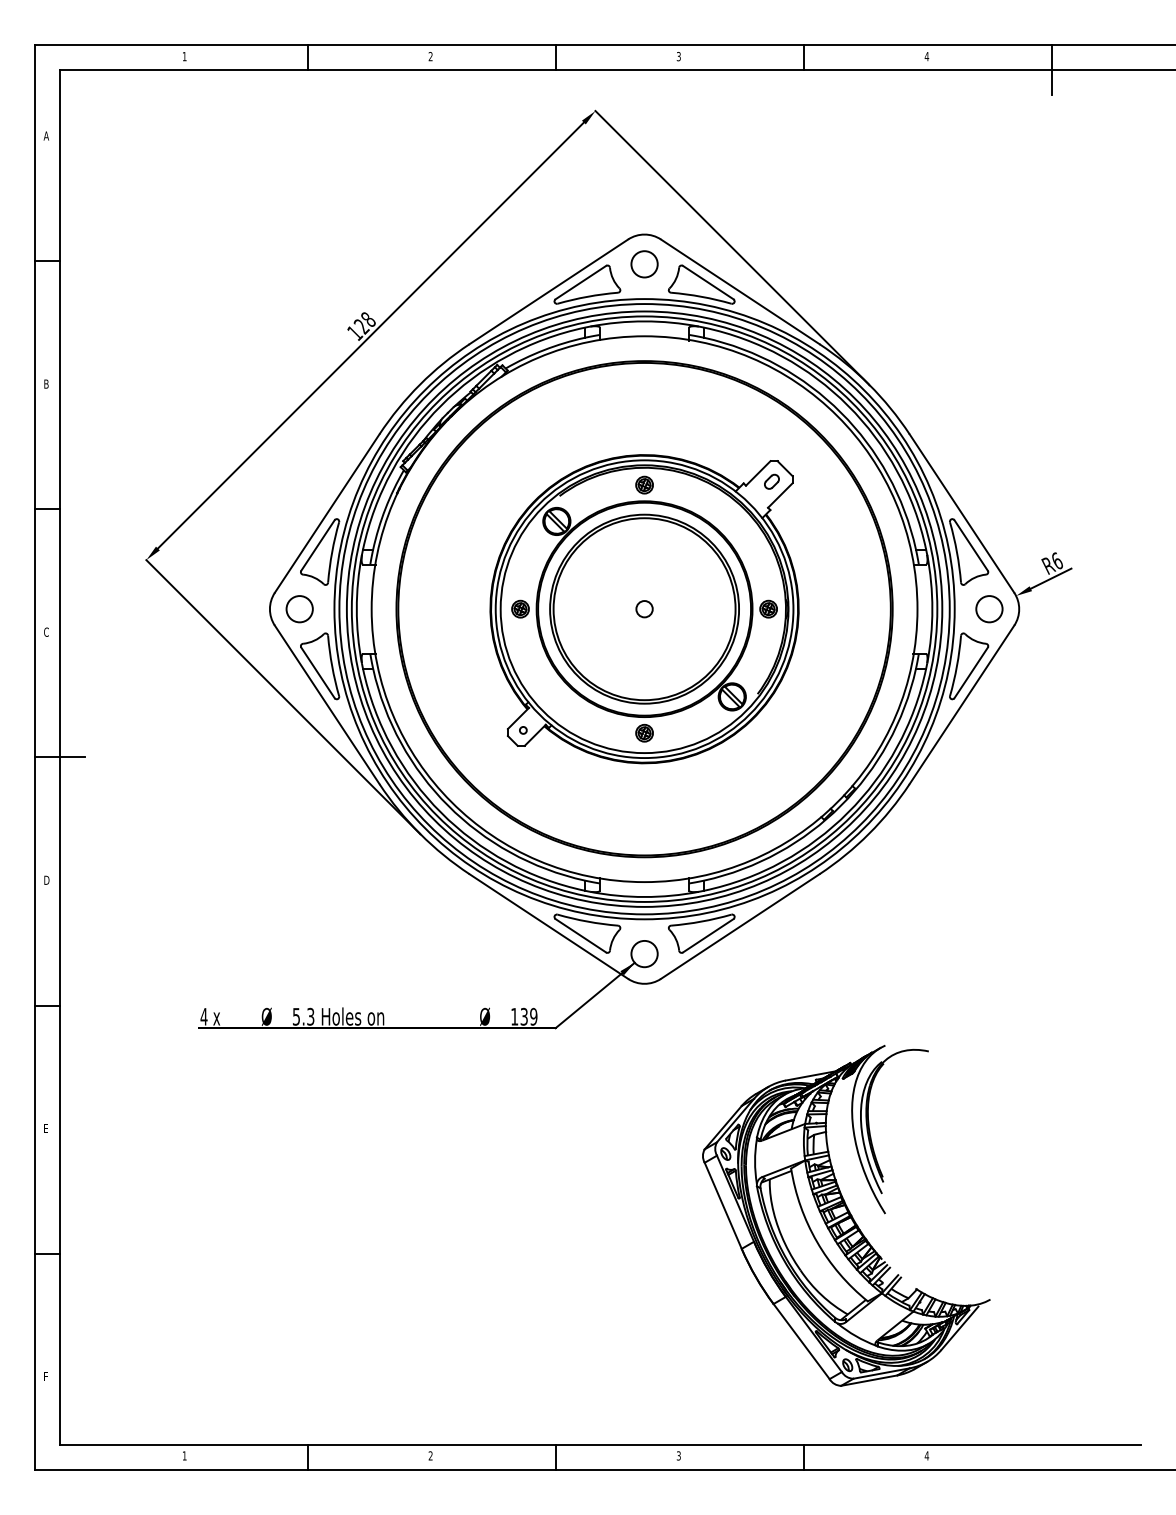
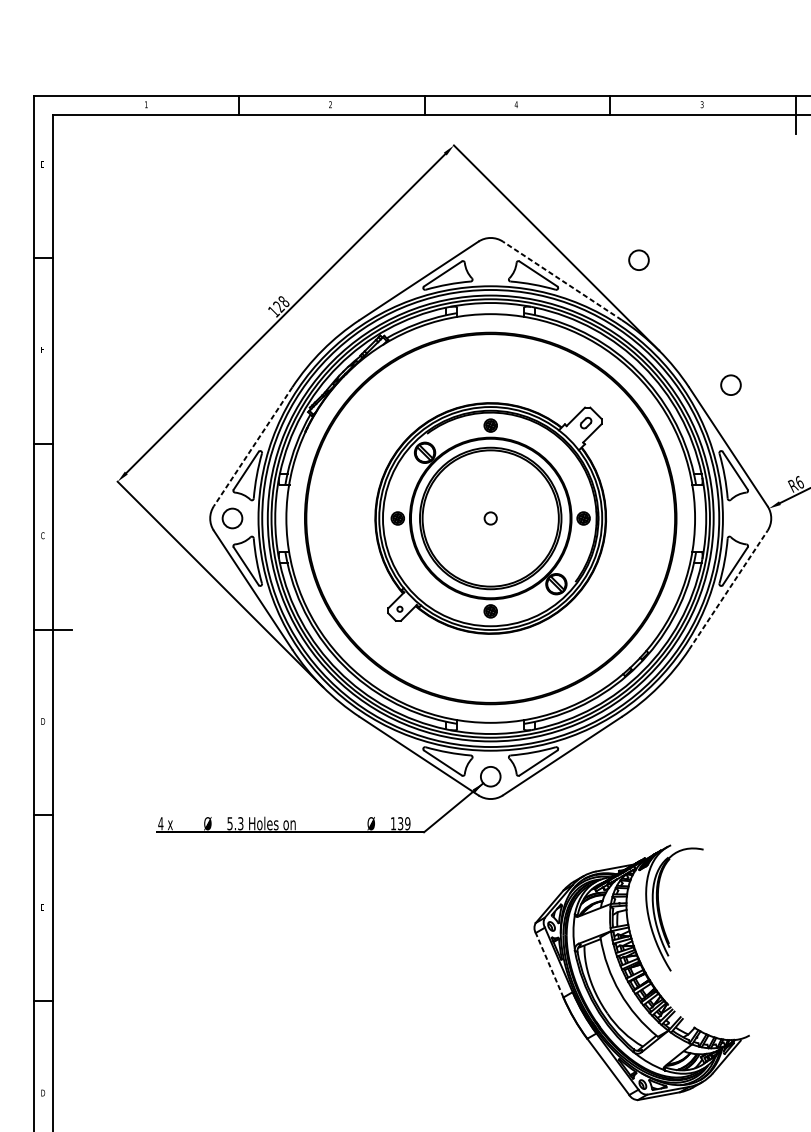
text: (678, 56) -> (516, 104), 3 -> 4
text: (926, 56) -> (701, 104), 4 -> 3
text: (46, 135) -> (42, 163), A -> E
circle: (644, 264) -> (638, 260), moved
line: (739, 291) -> (561, 280), solid -> dashed
text: (46, 383) -> (42, 349), B -> E
line: (326, 513) -> (252, 446), solid -> dashed
circle: (989, 609) -> (731, 385), moved
line: (962, 704) -> (728, 589), solid -> dashed
line: (723, 1205) -> (549, 965), solid -> dashed
text: (46, 1376) -> (42, 1093), F -> D

